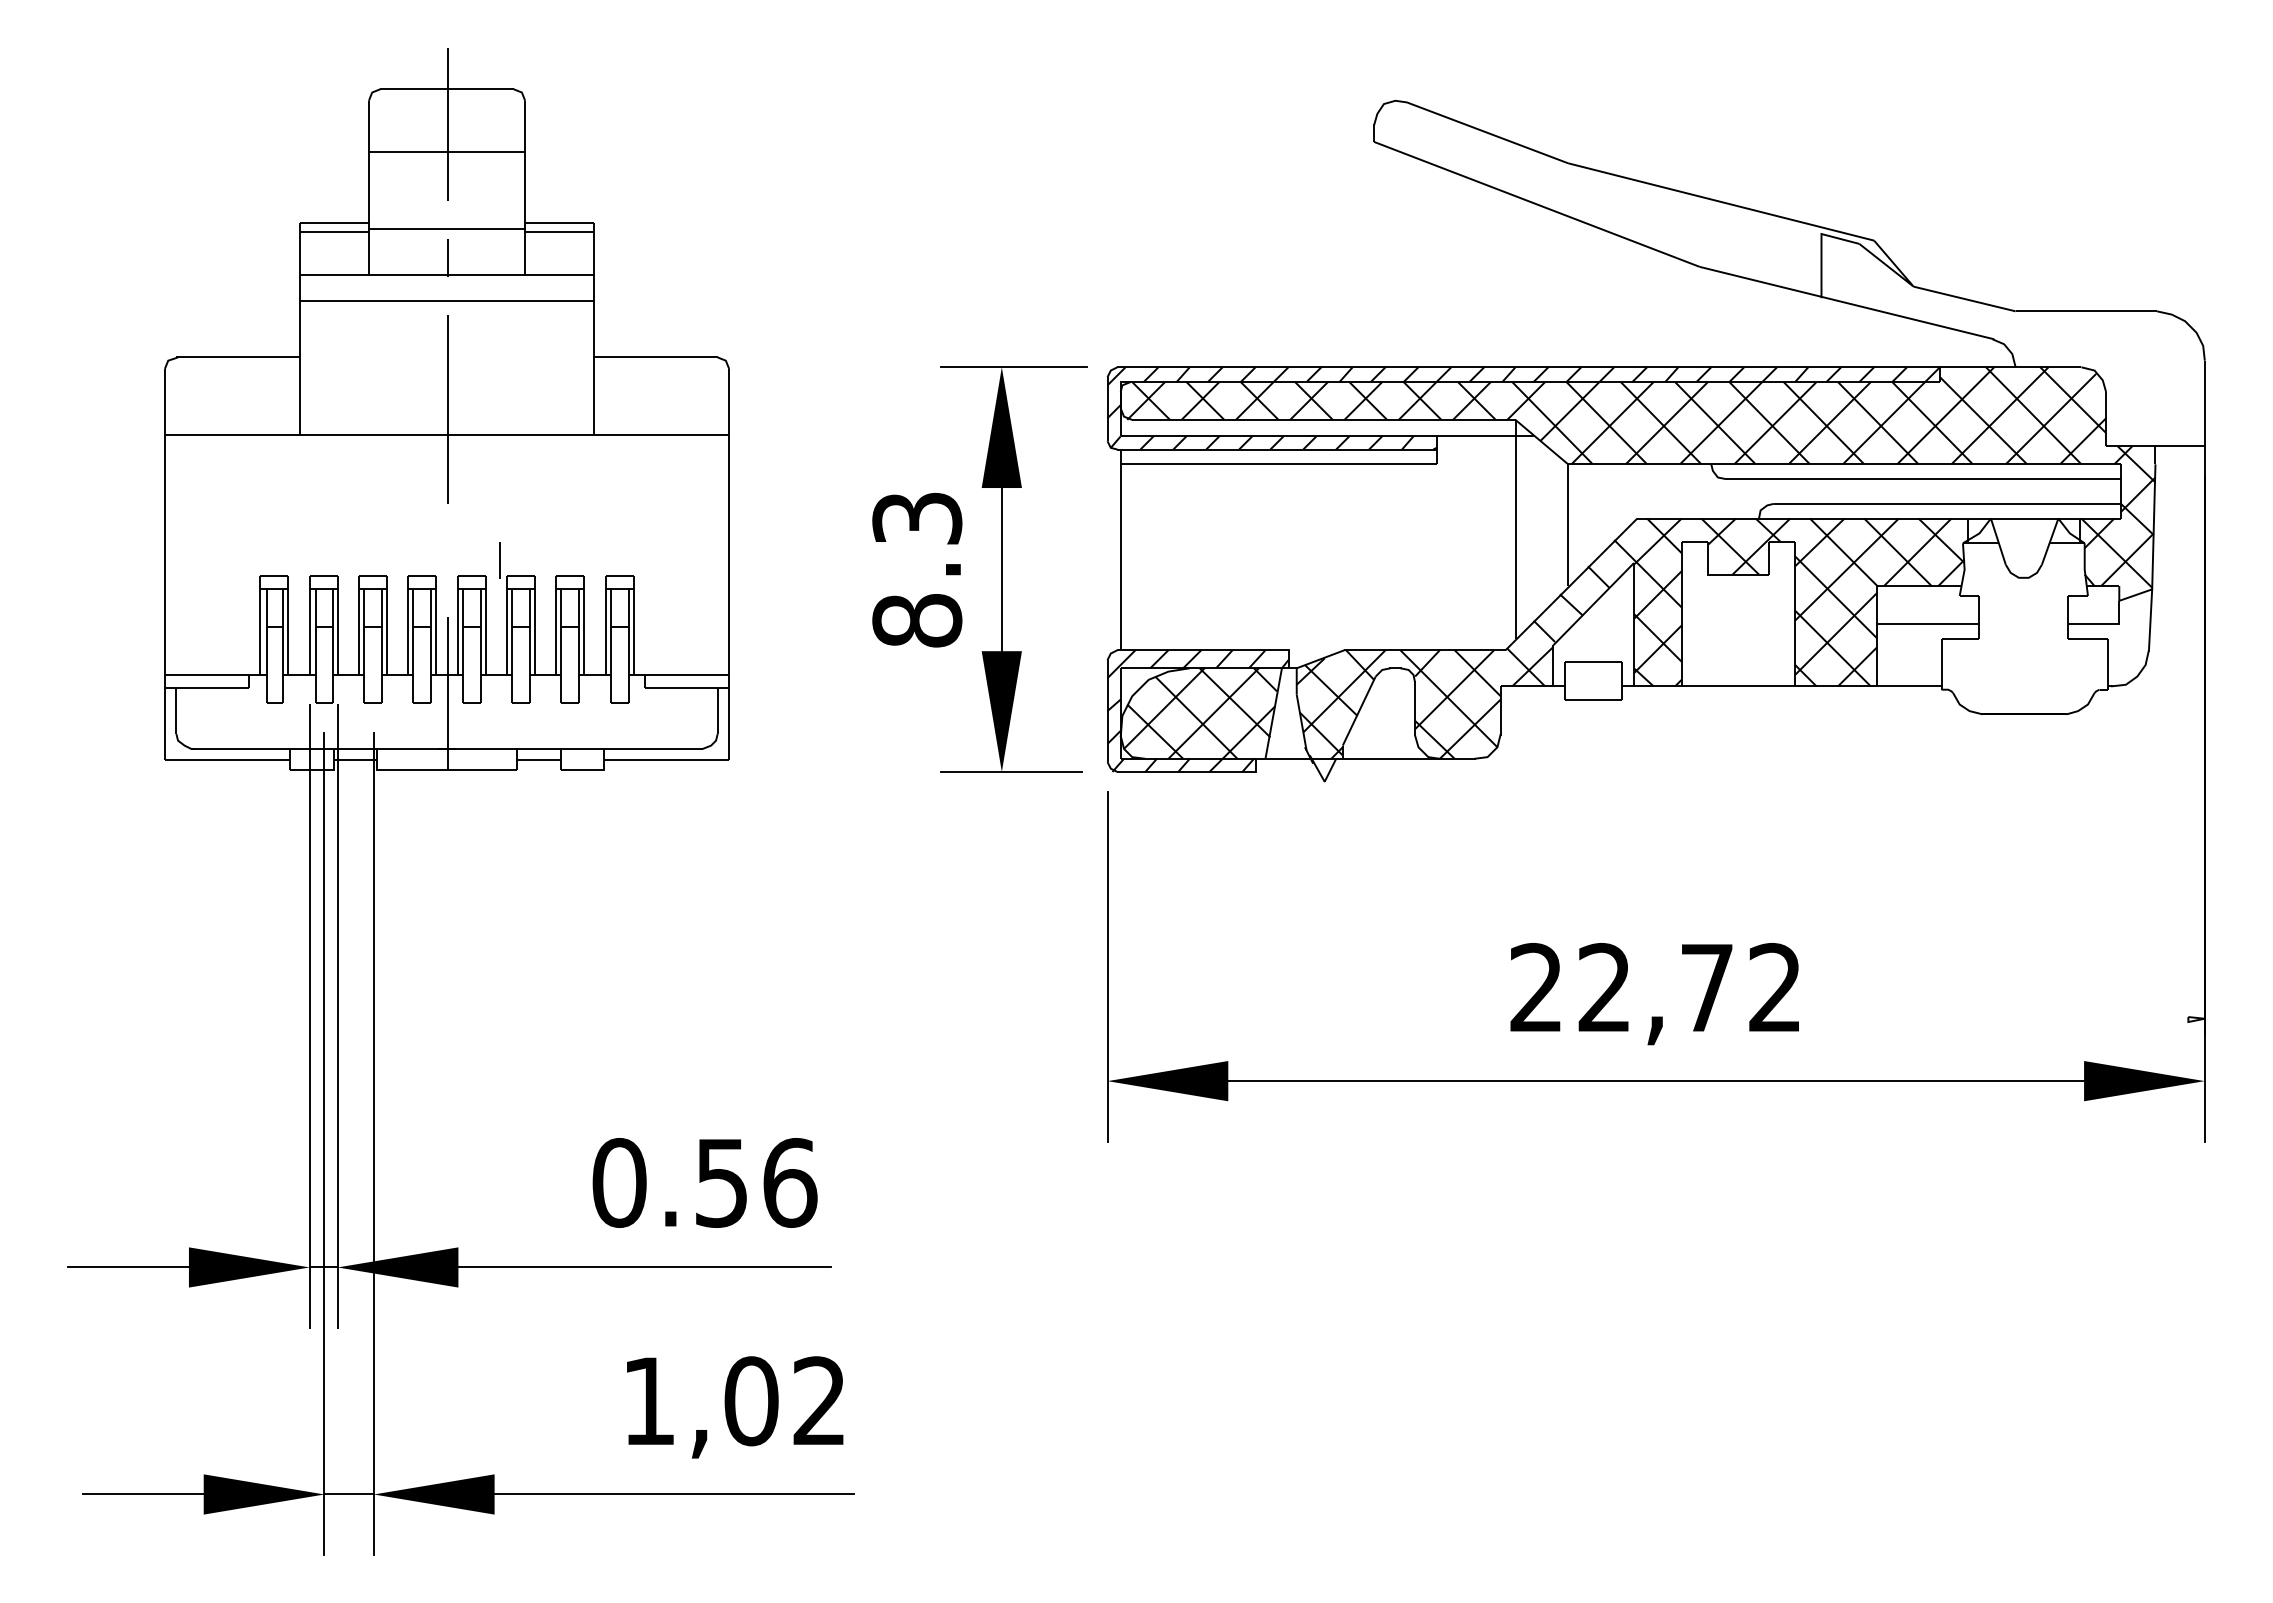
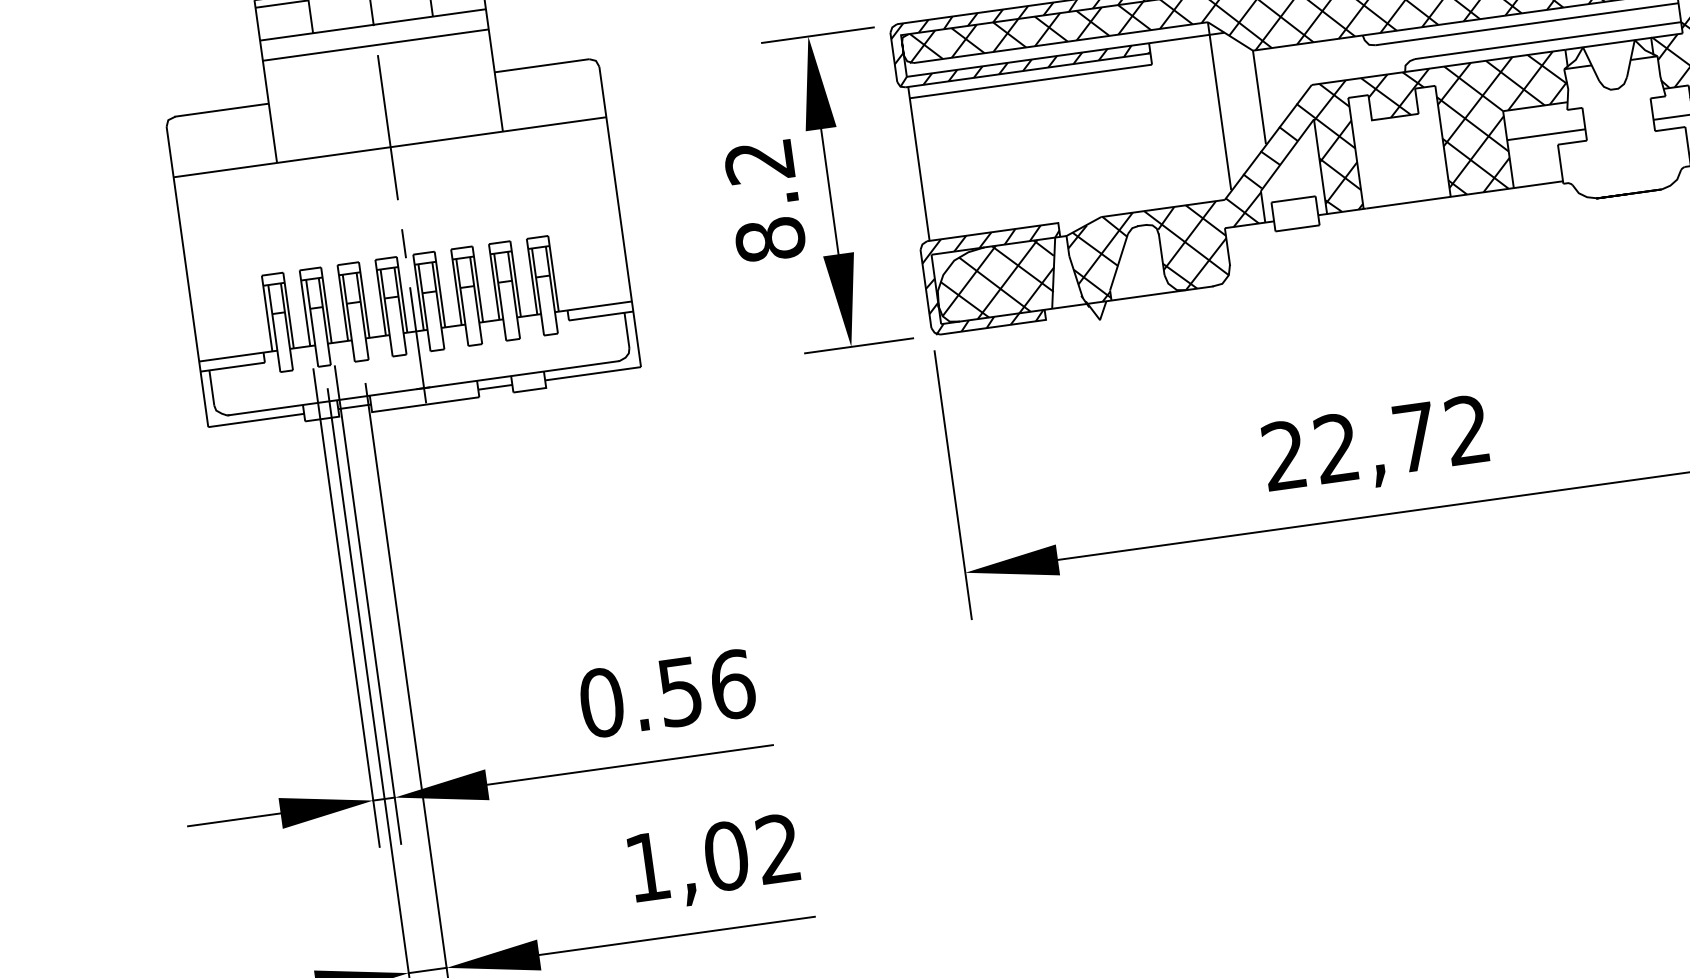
text: (917, 518) -> (759, 161), 8.3 -> 8.2
line: (499, 560) -> (403, 243), moved

